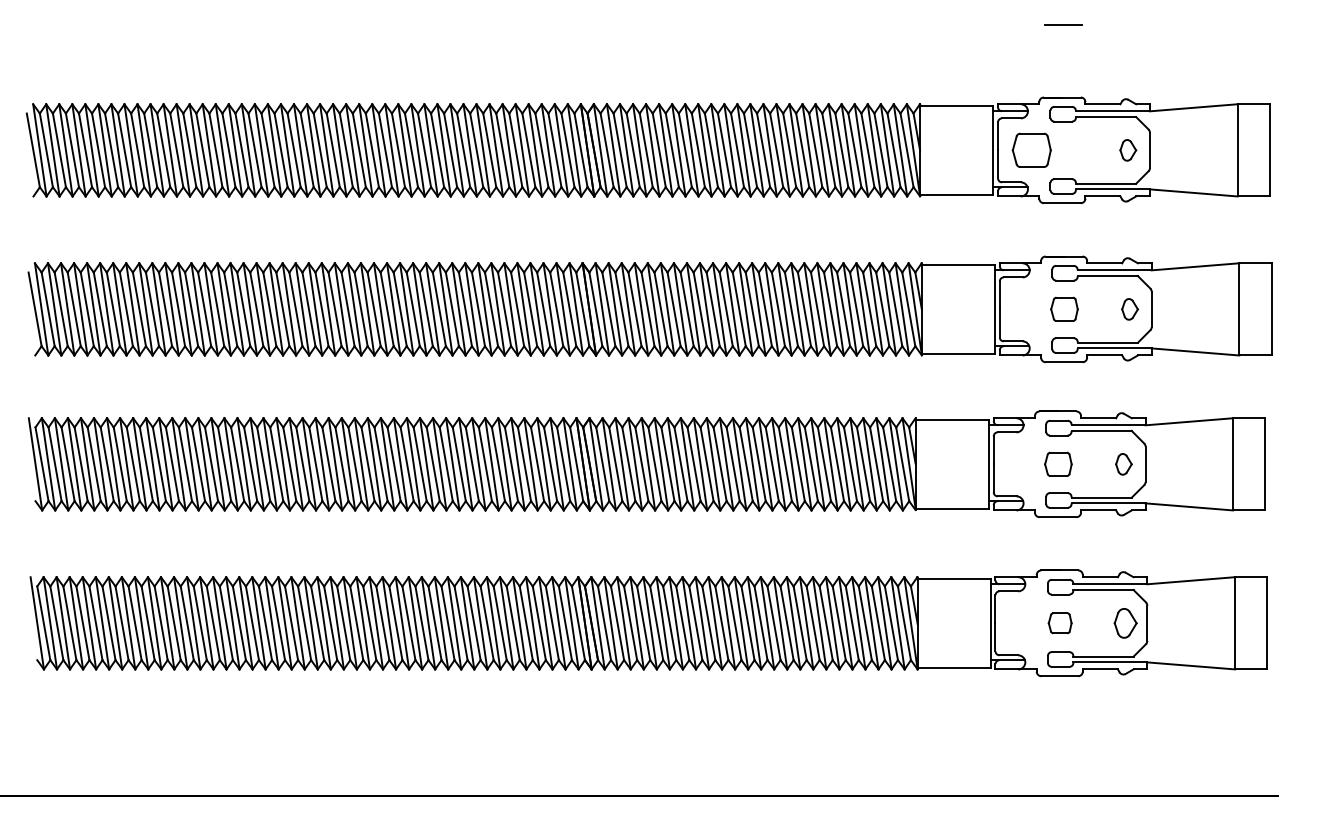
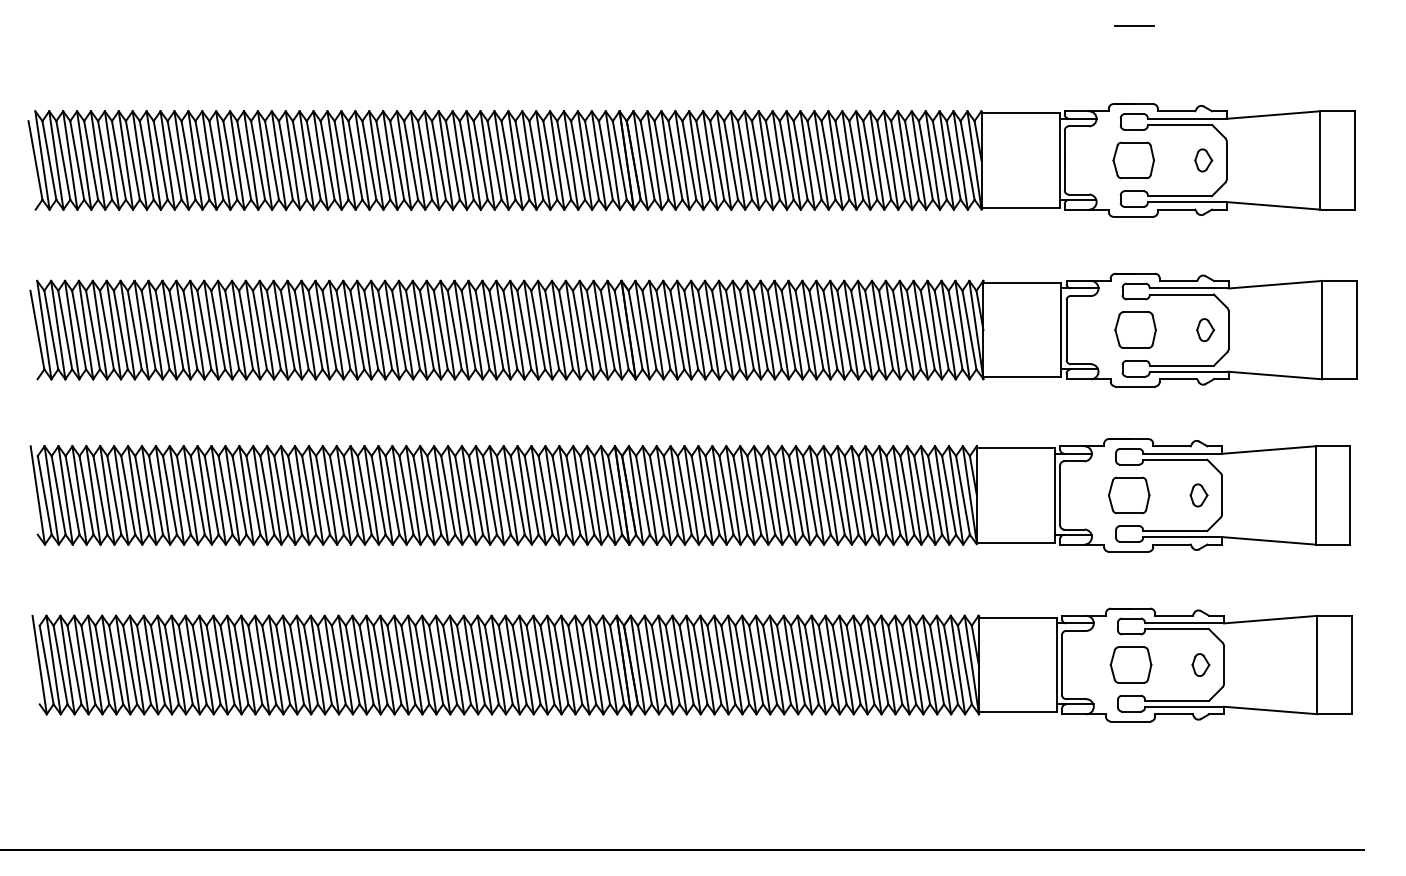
part: (1031, 150) -> (1133, 160), moved
part: (1064, 308) -> (1135, 329), size x1.43
part: (1057, 464) -> (1128, 495), size x1.43
part: (1059, 622) -> (1130, 664), size x1.67
part: (1125, 622) -> (1200, 664), size x0.71

